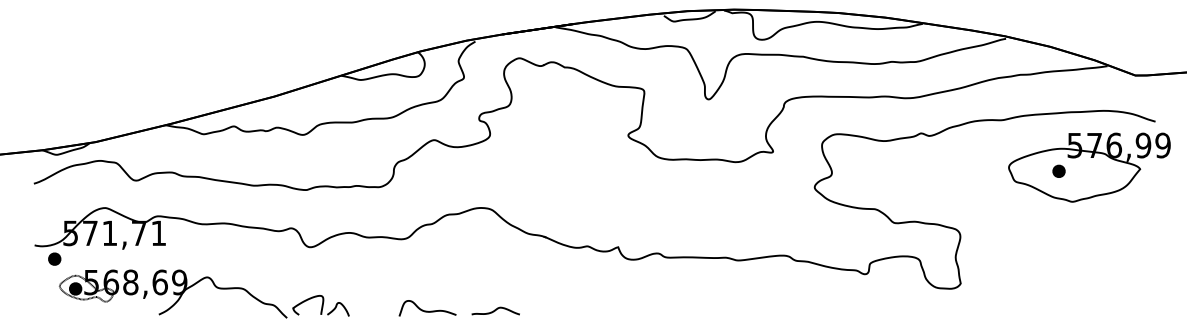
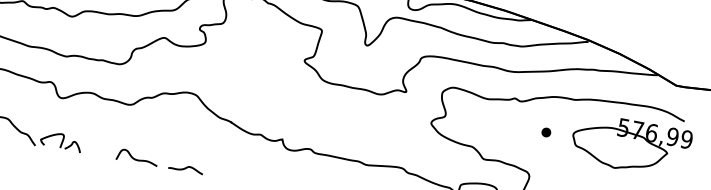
part: (1058, 170) -> (546, 131), moved

